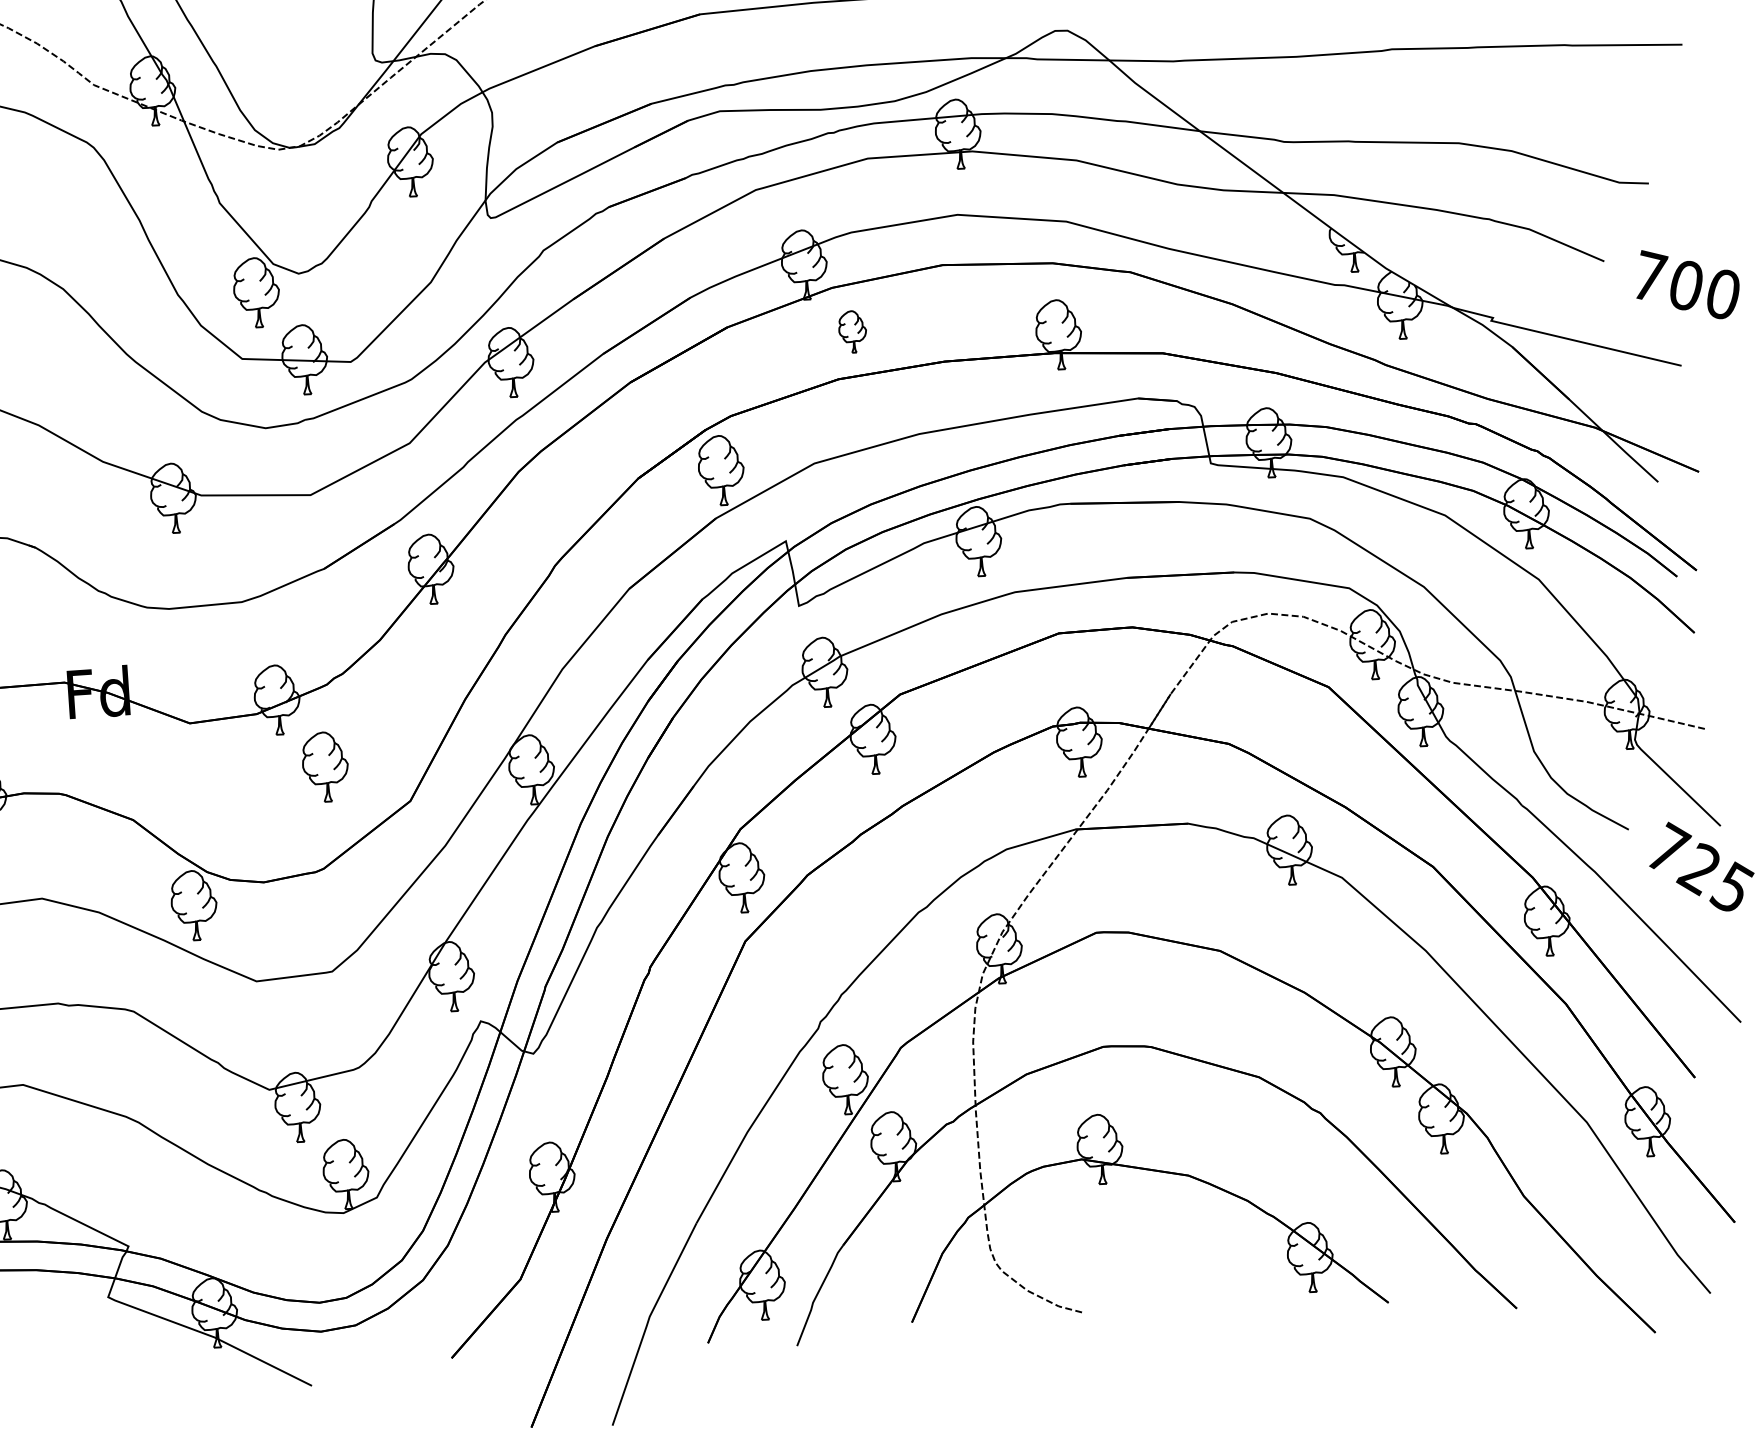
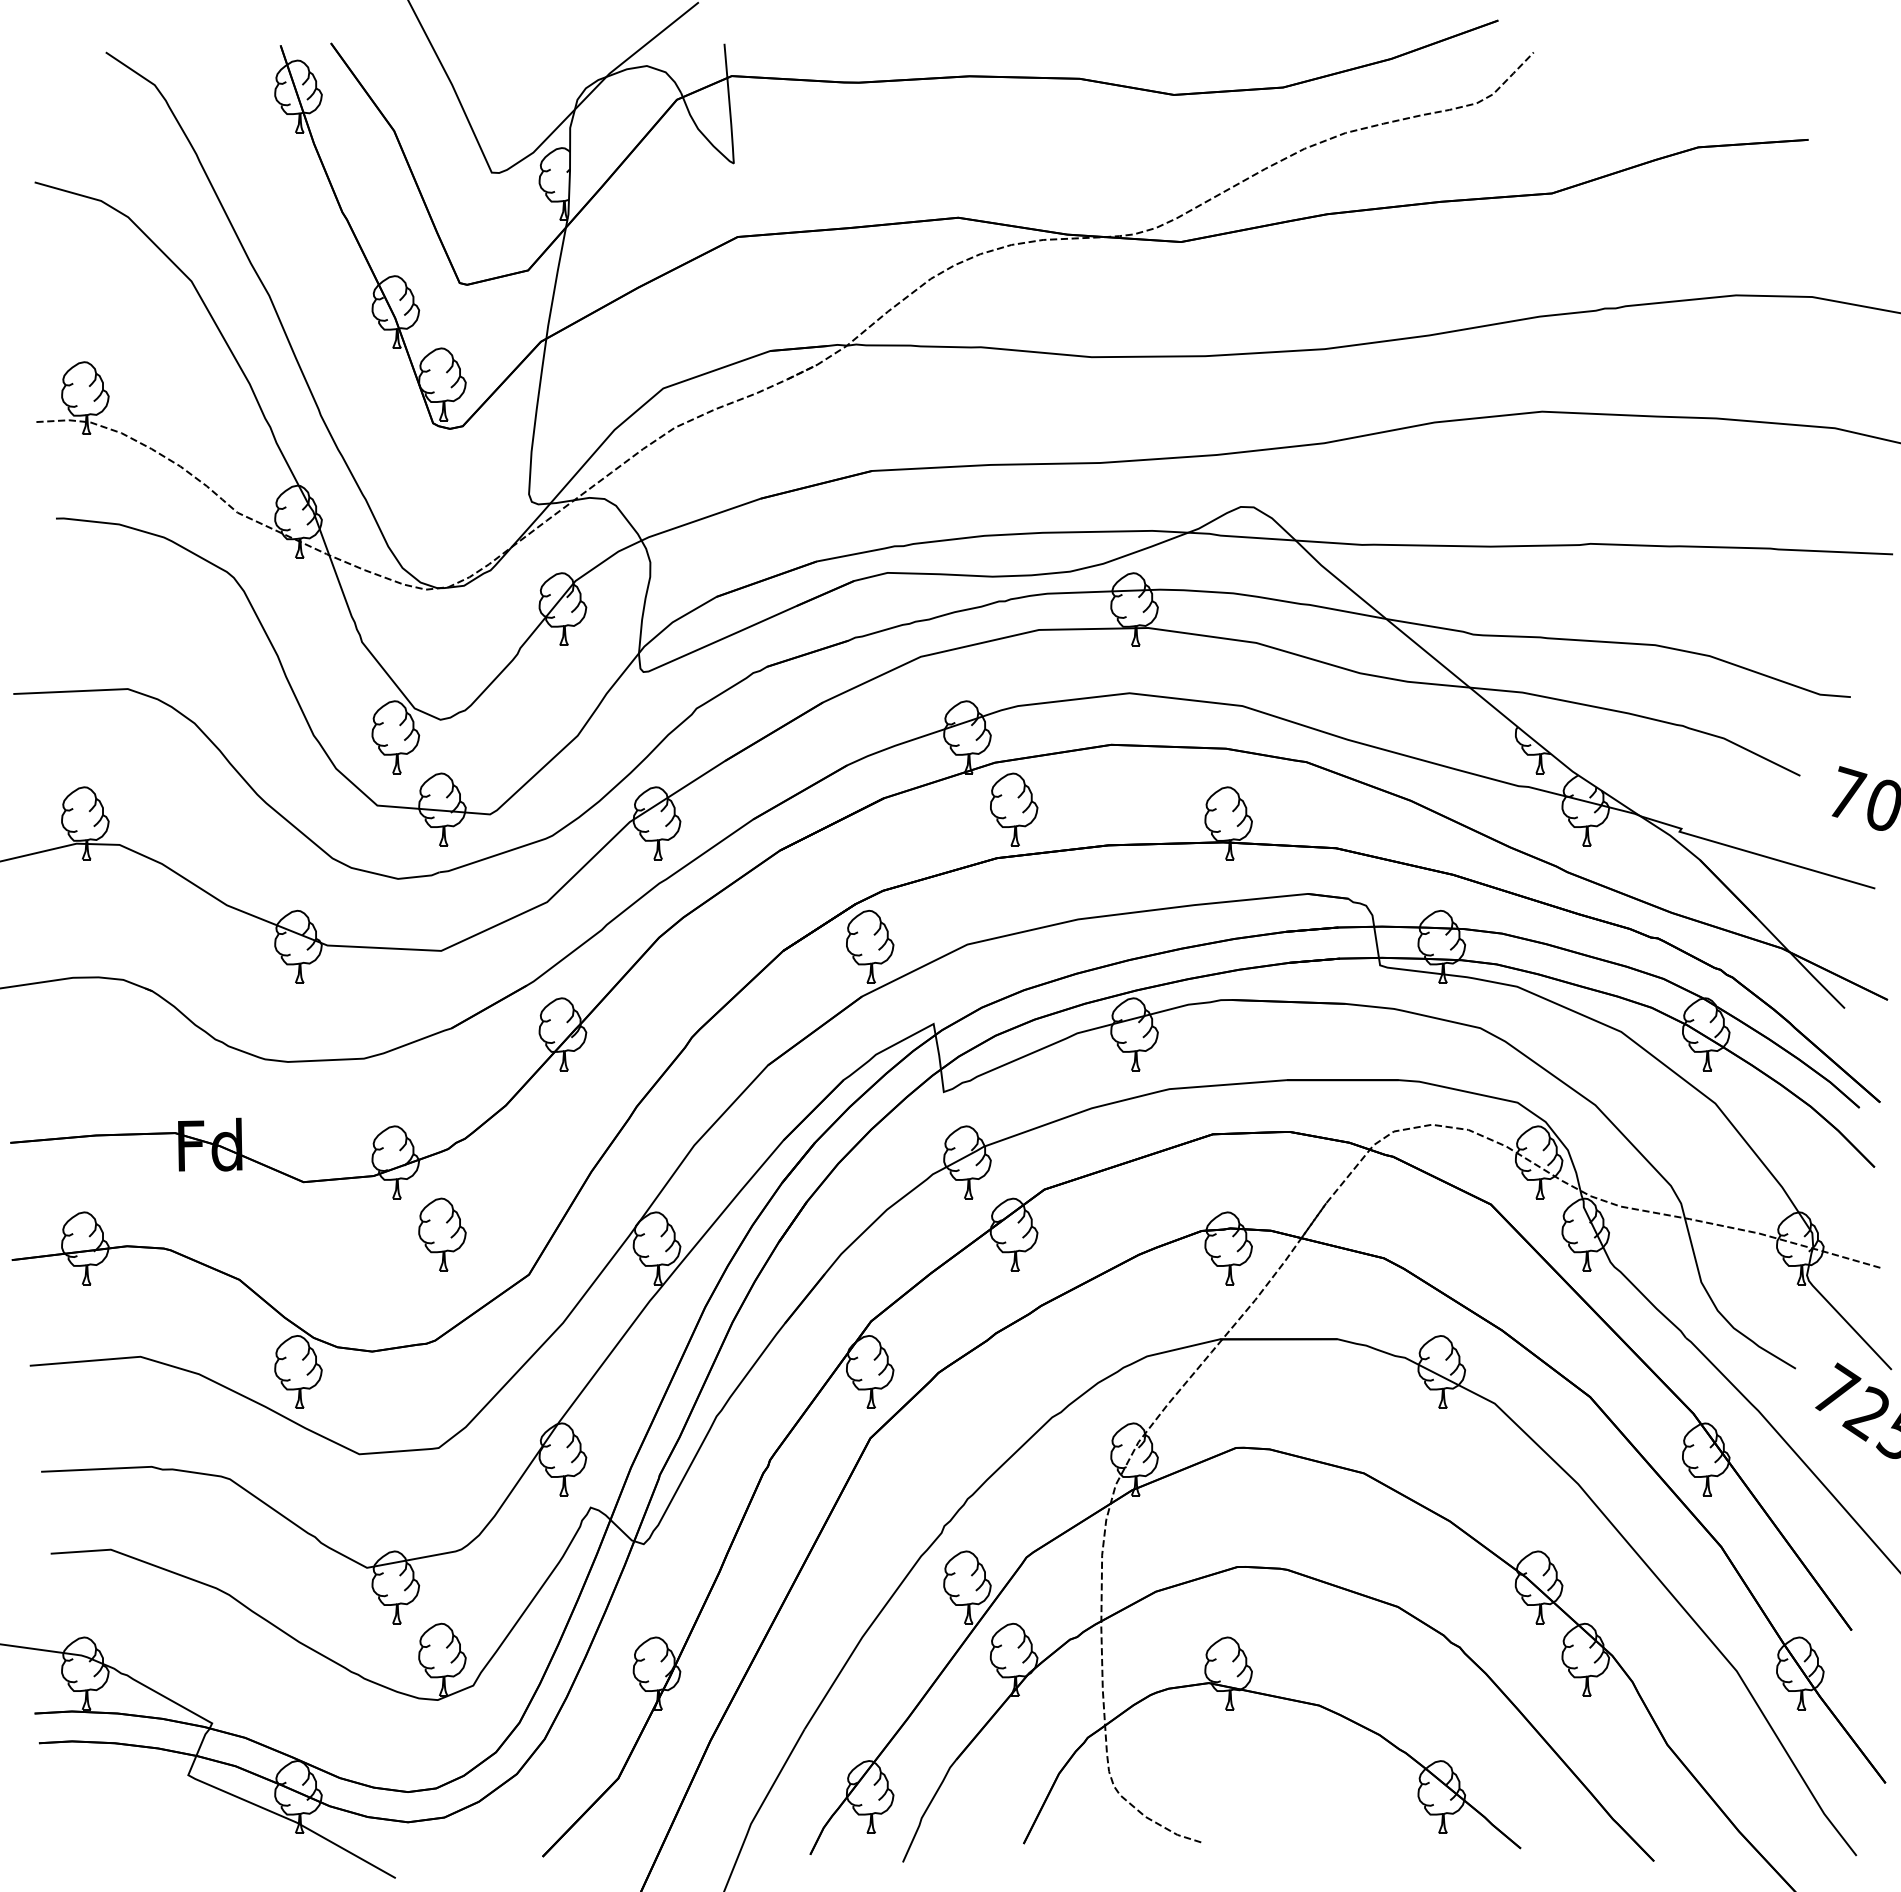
part: (852, 331) -> (1014, 809), size x1.67

